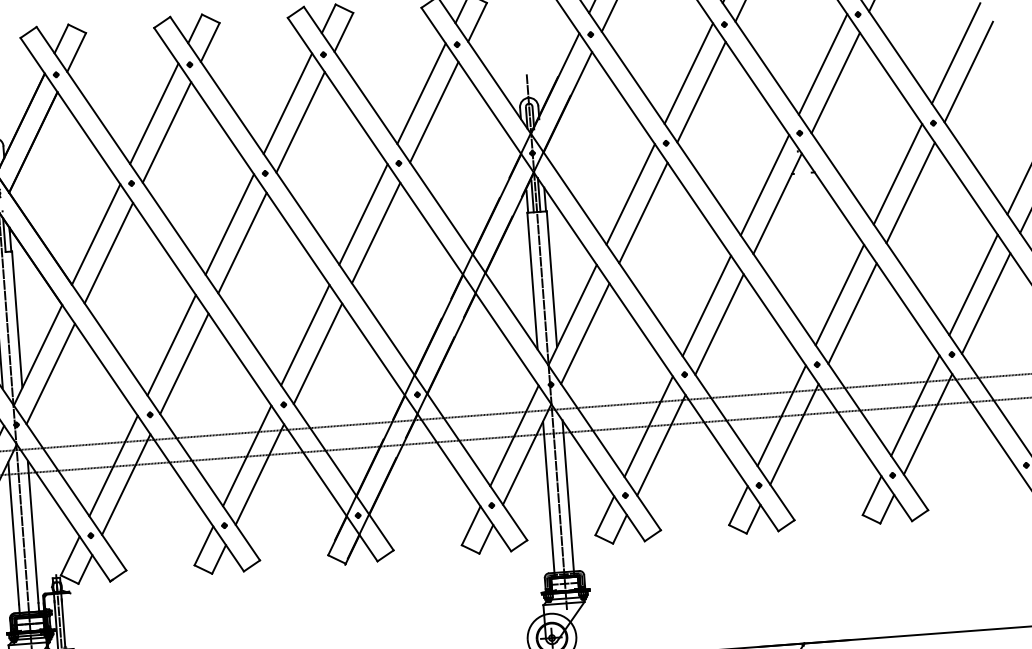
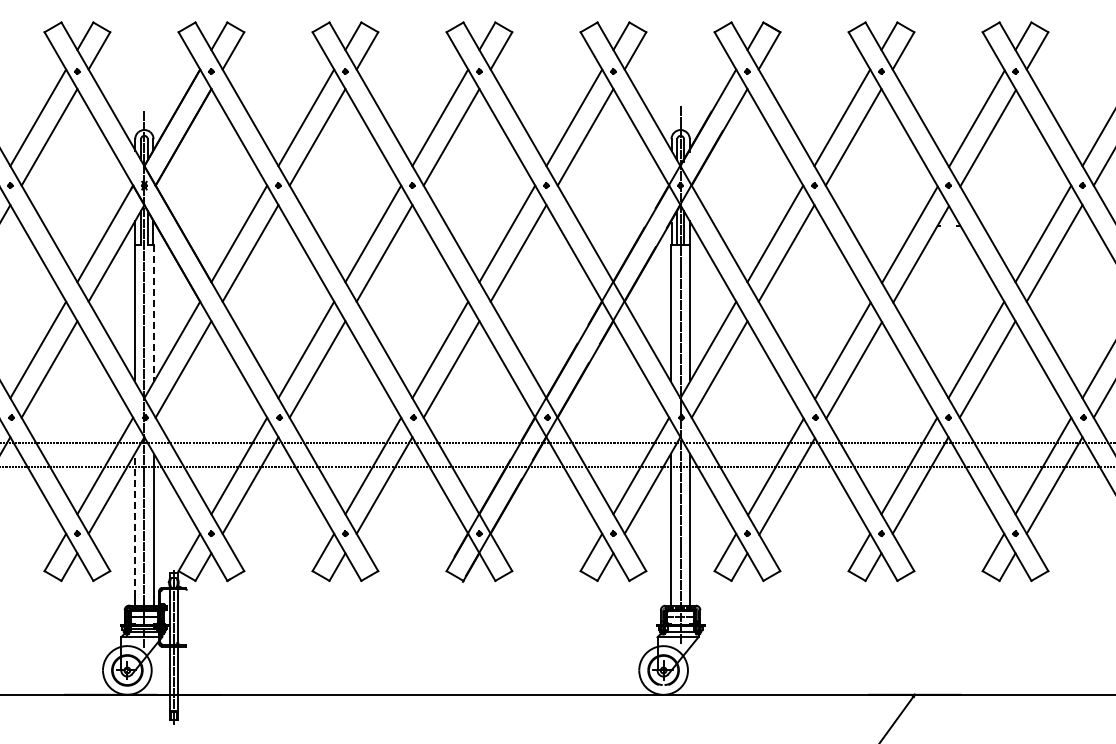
line: (17, 320) -> (154, 313), solid -> dashed
line: (13, 533) -> (134, 525), solid -> dashed

